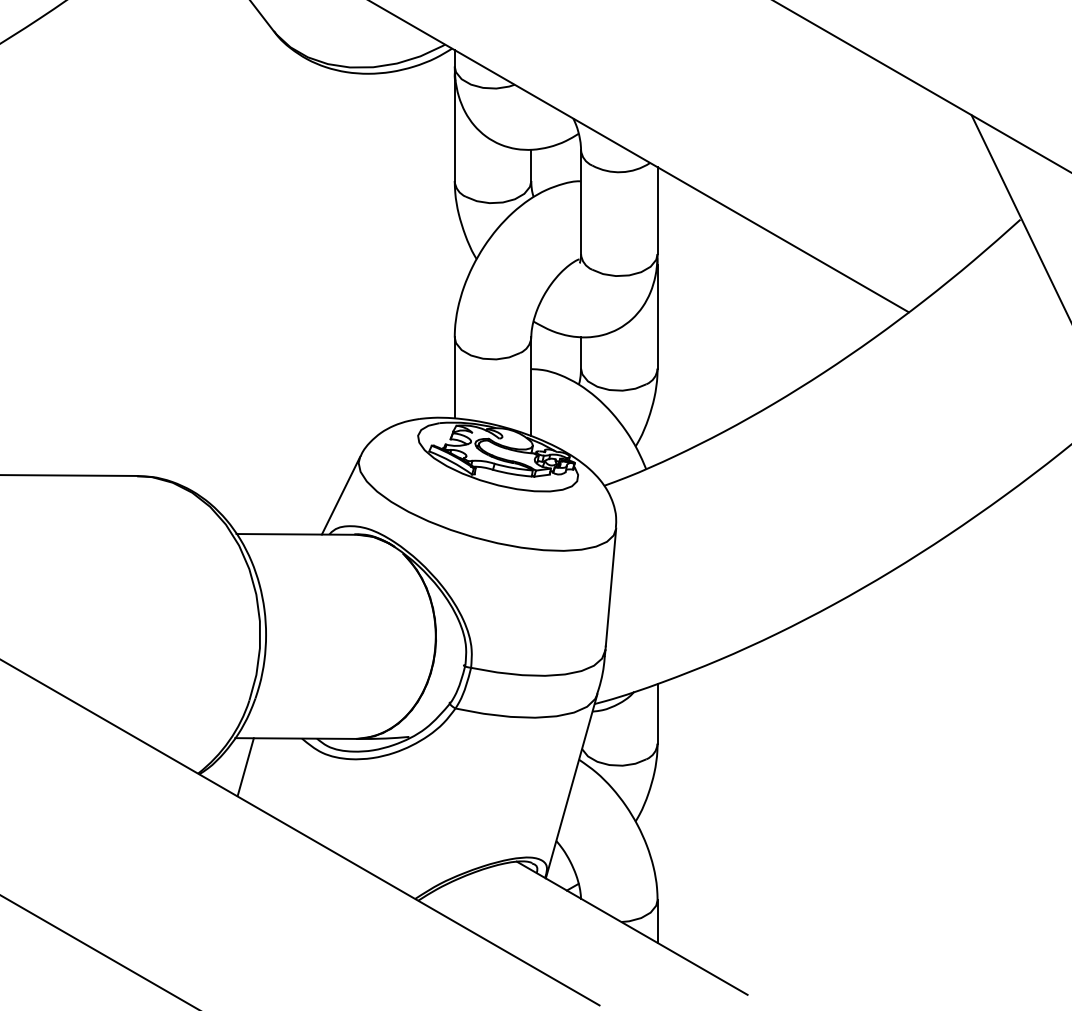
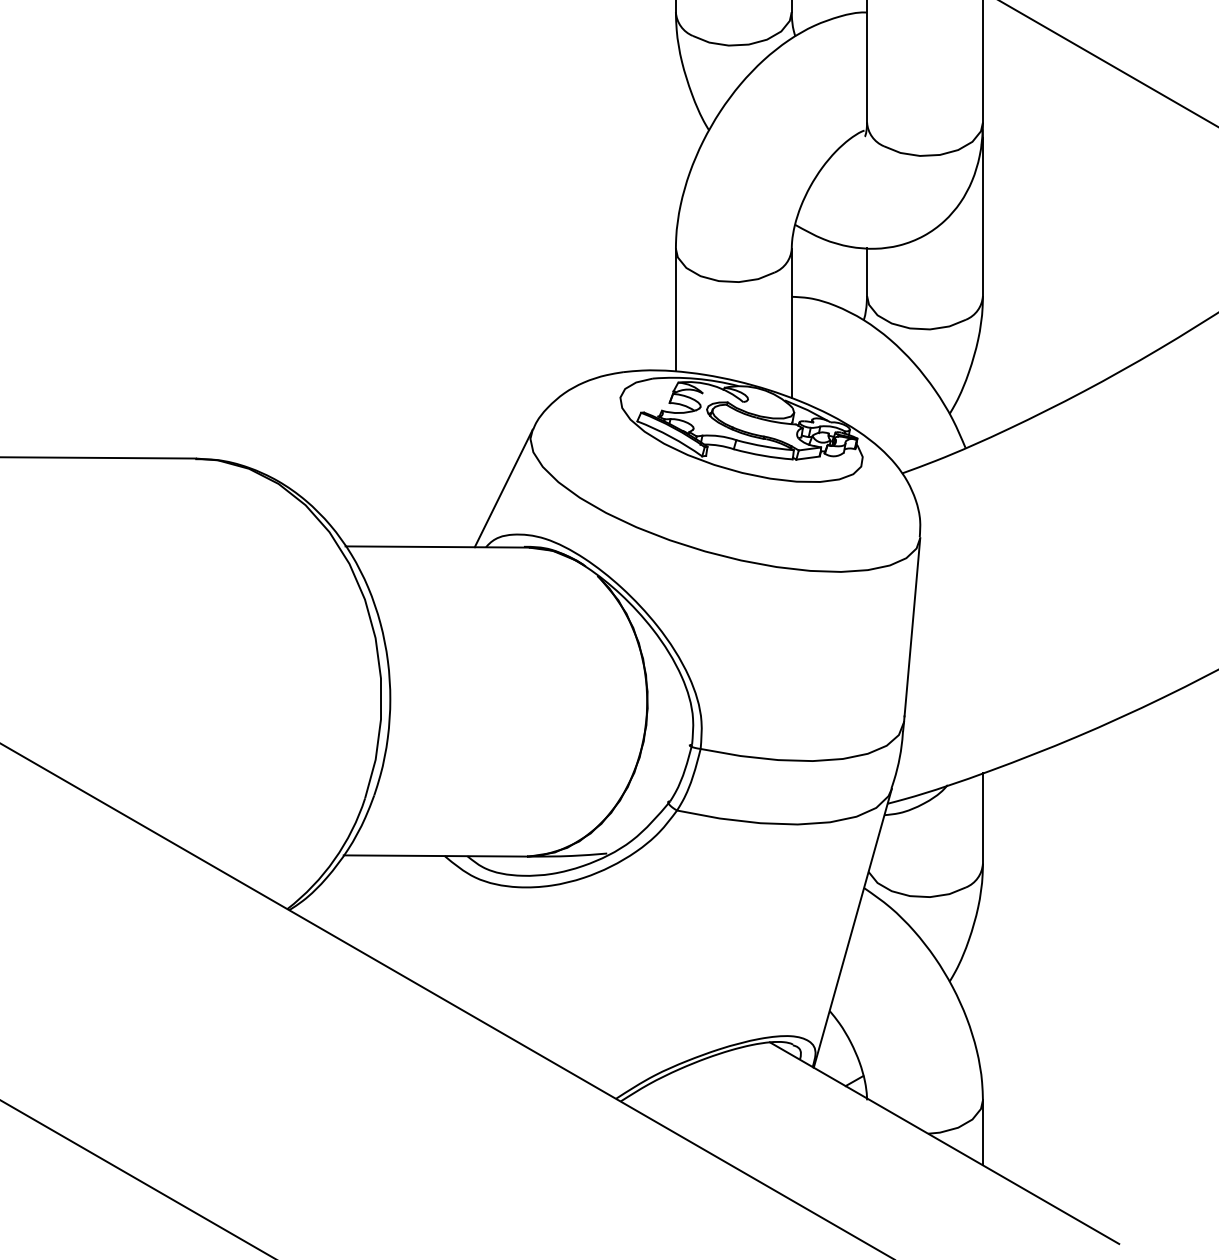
line: (245, 766) -> (359, 898), removed

